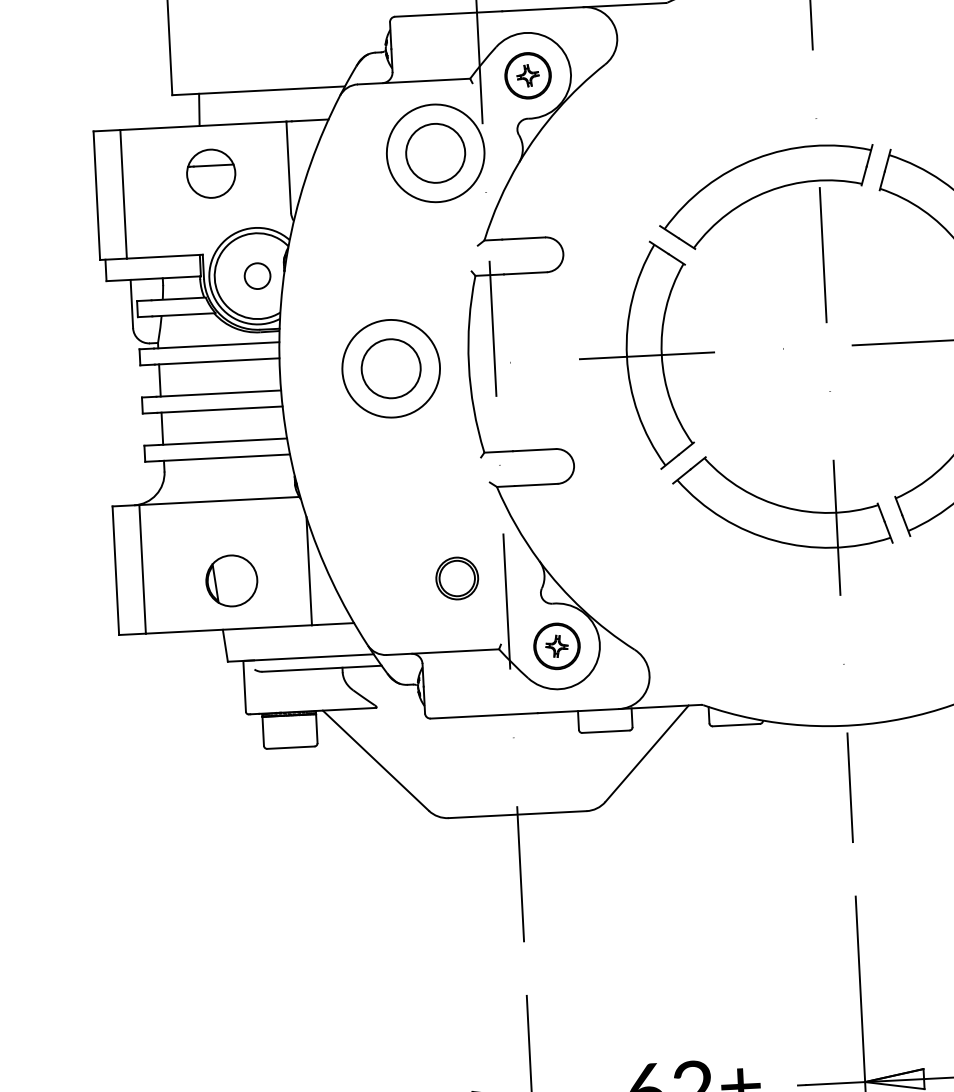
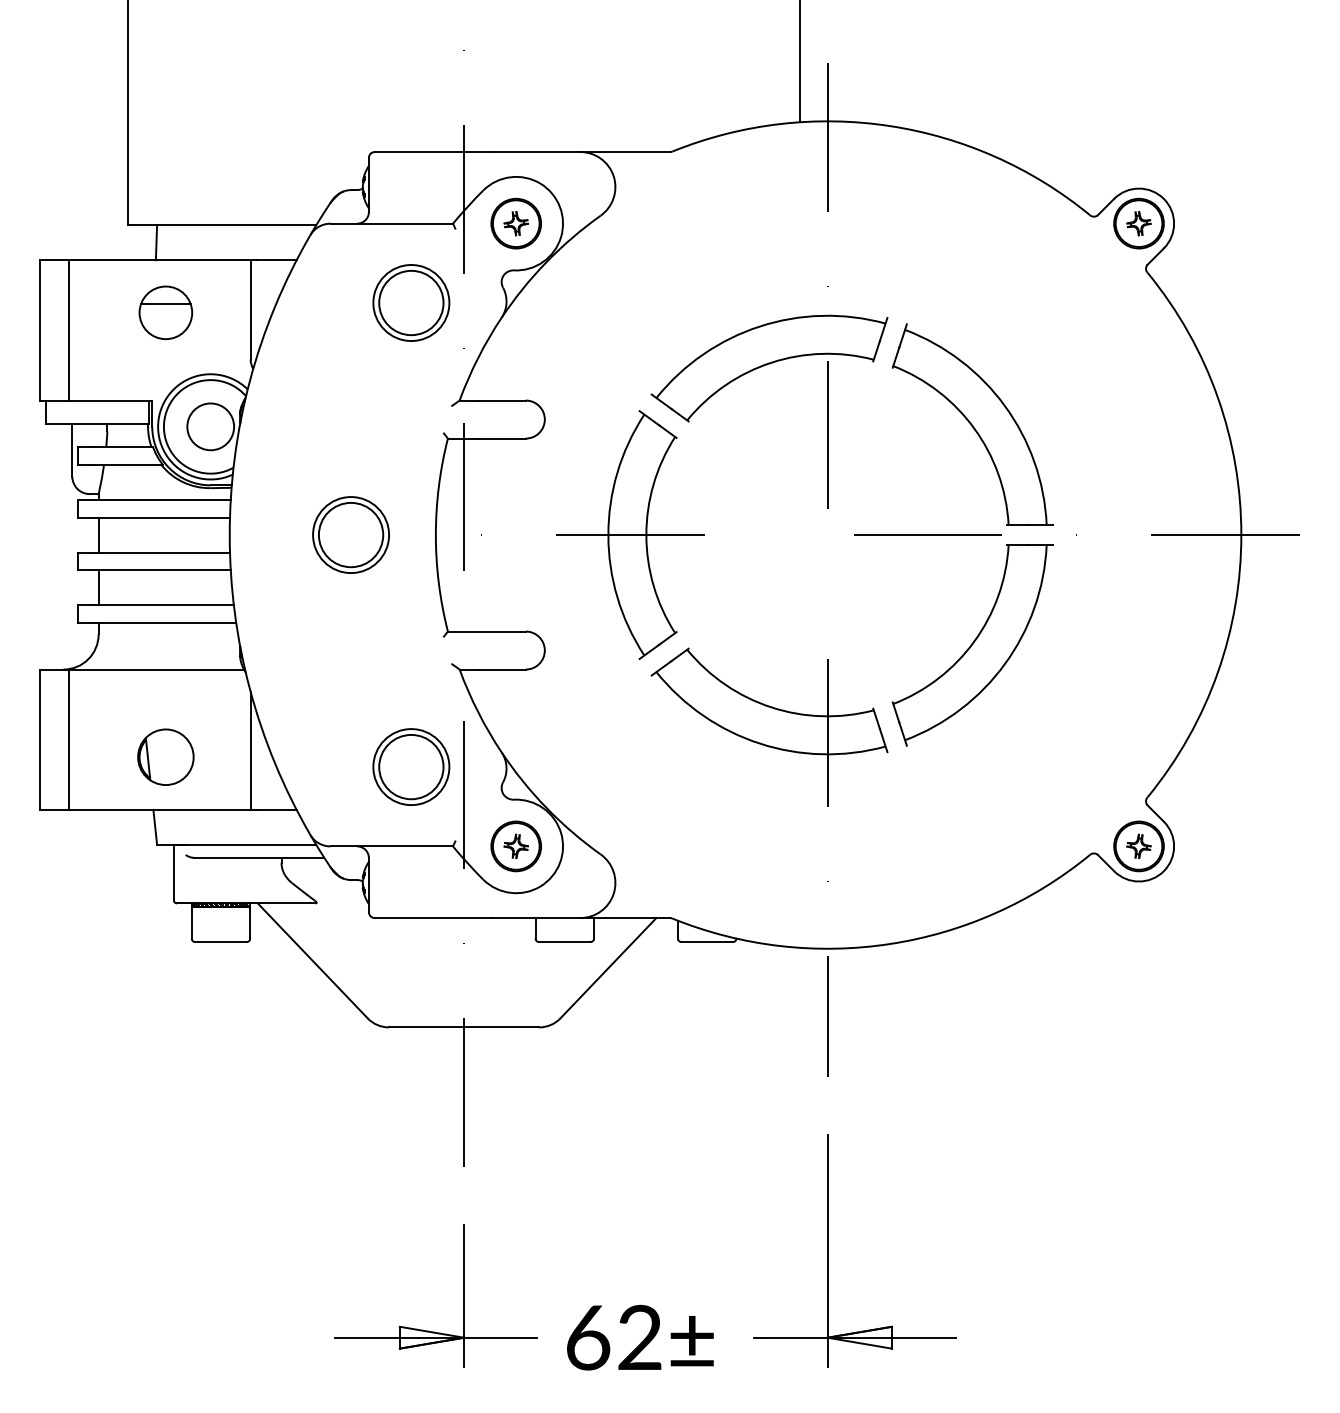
circle: (435, 153) -> (411, 303), size x0.71
circle: (257, 275) -> (210, 426), size x1.67
circle: (391, 369) -> (351, 535), size x0.71
part: (457, 578) -> (411, 766), size x1.67

